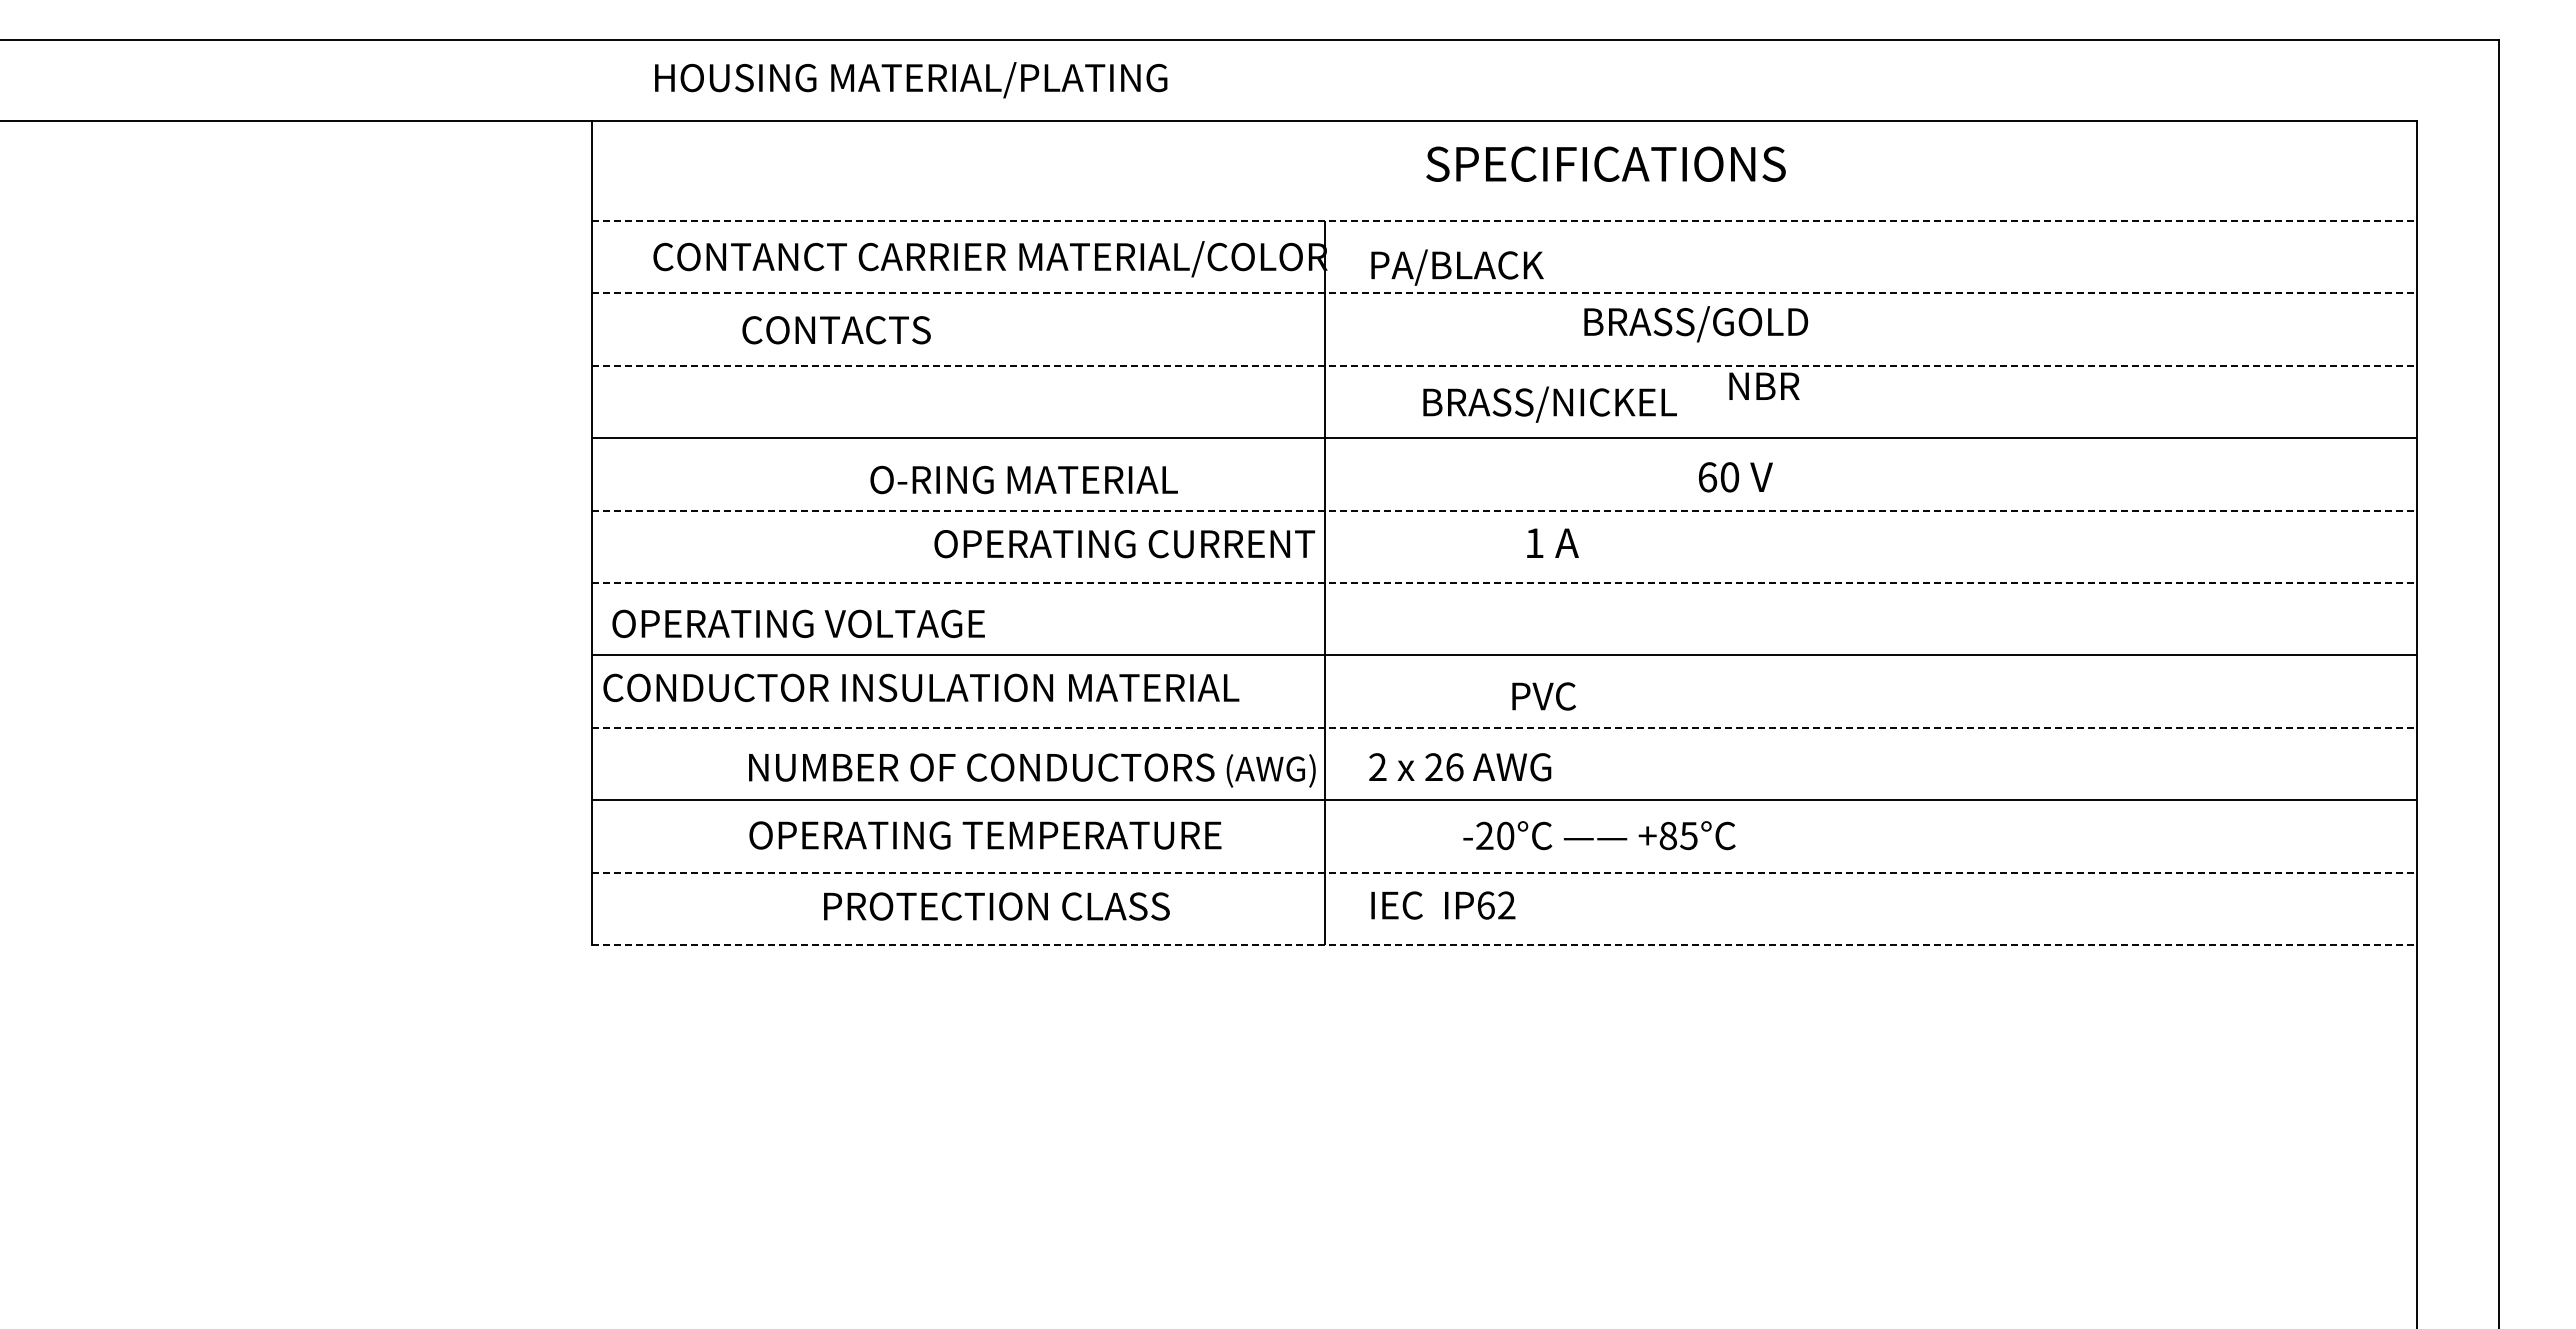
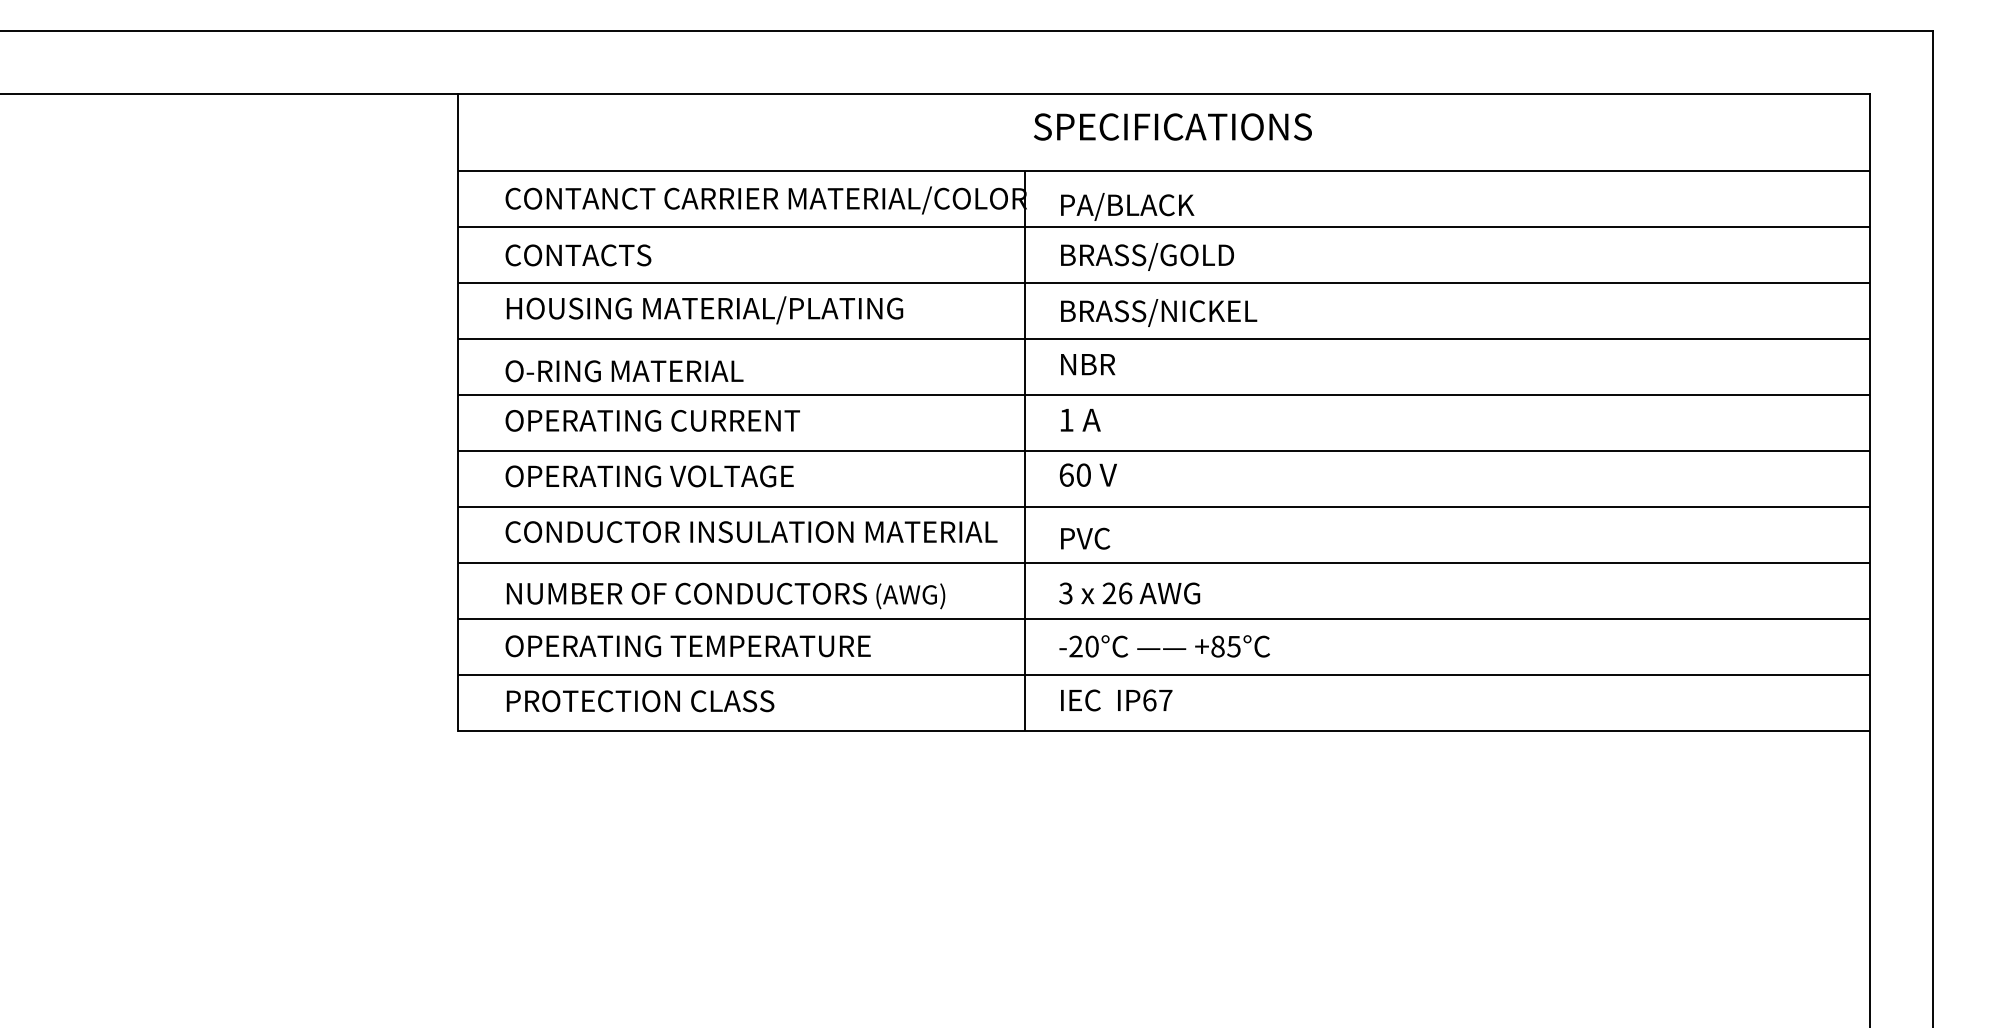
text: (911, 80) -> (705, 310), moved
text: (1605, 163) -> (1172, 126), moved
line: (1505, 220) -> (1164, 170), dashed -> solid
line: (1505, 293) -> (1164, 226), dashed -> solid
text: (1696, 324) -> (1147, 257), moved
text: (836, 330) -> (578, 255), moved
line: (1505, 365) -> (1164, 282), dashed -> solid
text: (1764, 385) -> (1088, 363), moved
text: (1549, 404) -> (1158, 312), moved
text: (1735, 477) -> (1088, 475), moved
text: (1023, 479) -> (624, 370), moved
line: (1505, 510) -> (1164, 394), dashed -> solid
text: (1552, 542) -> (1080, 419), moved
text: (1124, 544) -> (652, 421), moved
line: (1505, 582) -> (1164, 450), dashed -> solid
text: (798, 623) -> (649, 476), moved
text: (921, 687) -> (751, 531), moved
text: (1543, 696) -> (1085, 538), moved
line: (1505, 727) -> (1164, 562), dashed -> solid
text: (1377, 767) -> (1065, 593), 2 -> 3
text: (1032, 770) -> (726, 596), moved
text: (985, 835) -> (688, 646), moved
text: (1599, 835) -> (1164, 646), moved
line: (1505, 872) -> (1164, 674), dashed -> solid
text: (1506, 905) -> (1165, 700), IP62 -> IP67
text: (996, 906) -> (640, 701), moved
line: (1505, 945) -> (1164, 731), dashed -> solid

